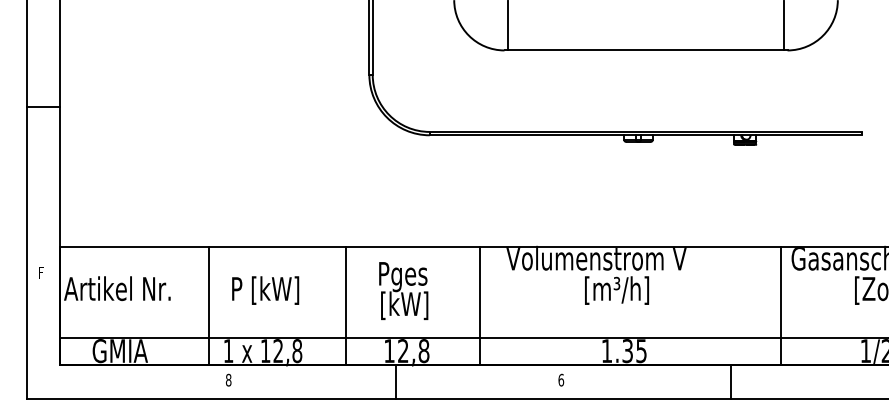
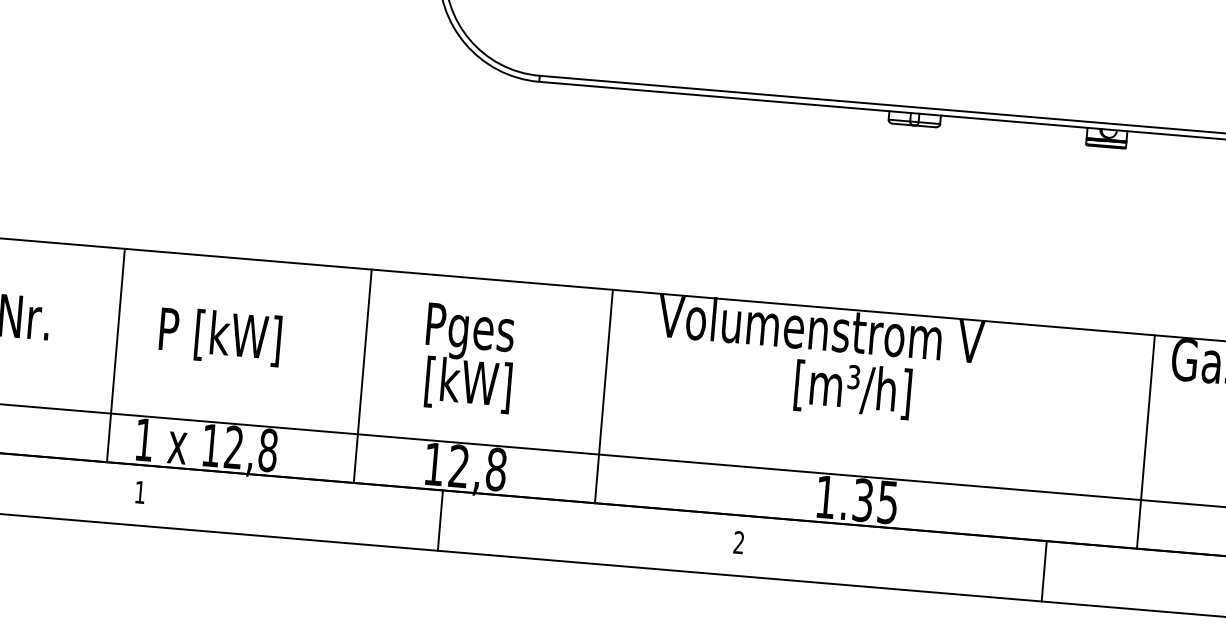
text: (228, 379) -> (139, 491), 8 -> 1
text: (561, 379) -> (739, 541), 6 -> 2

